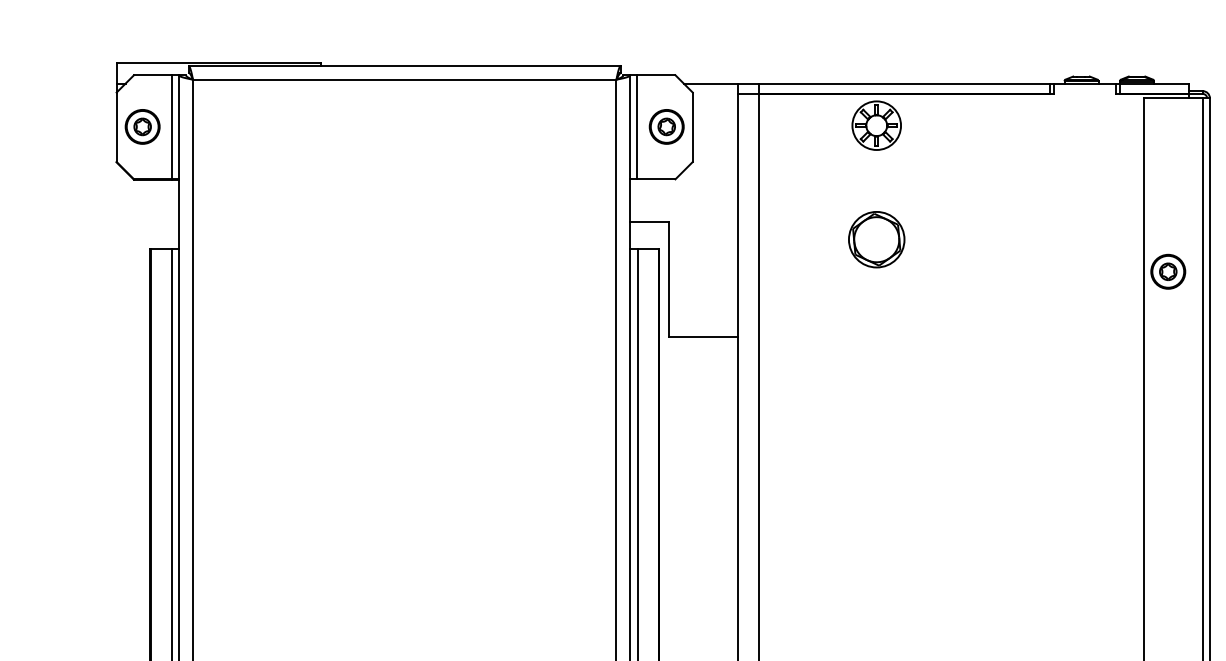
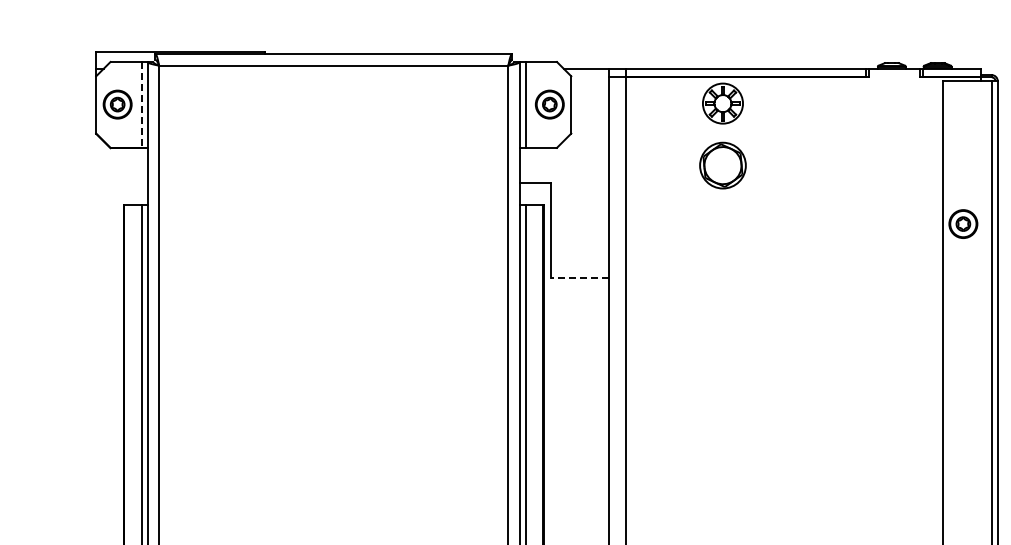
line: (172, 126) -> (142, 104), solid -> dashed
part: (876, 239) -> (722, 165), moved
line: (702, 336) -> (579, 277), solid -> dashed

